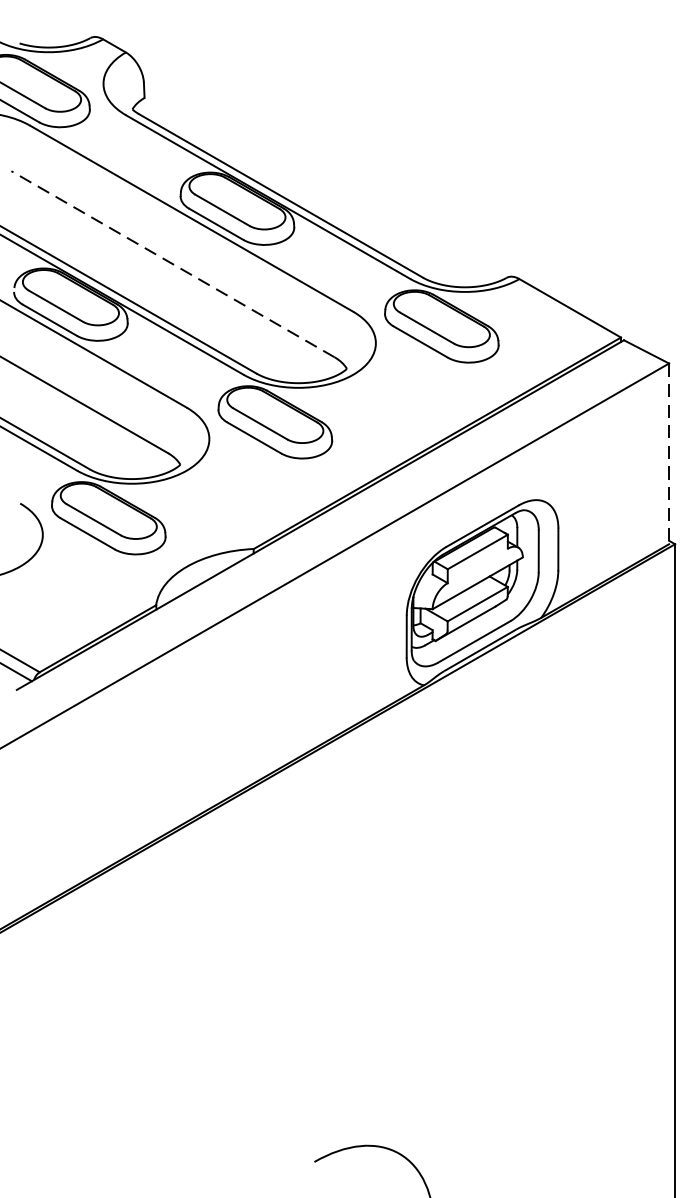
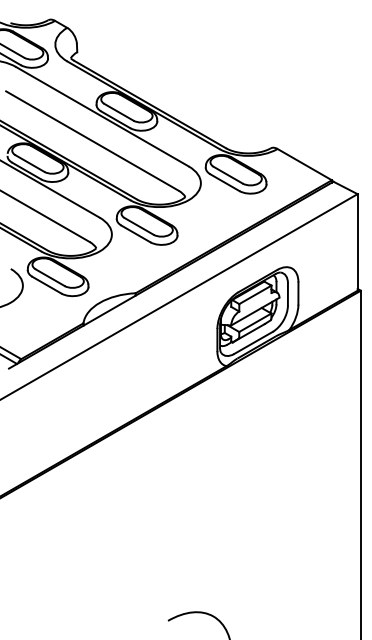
line: (173, 265) -> (92, 141), dashed -> solid
line: (668, 453) -> (357, 242), dashed -> solid

